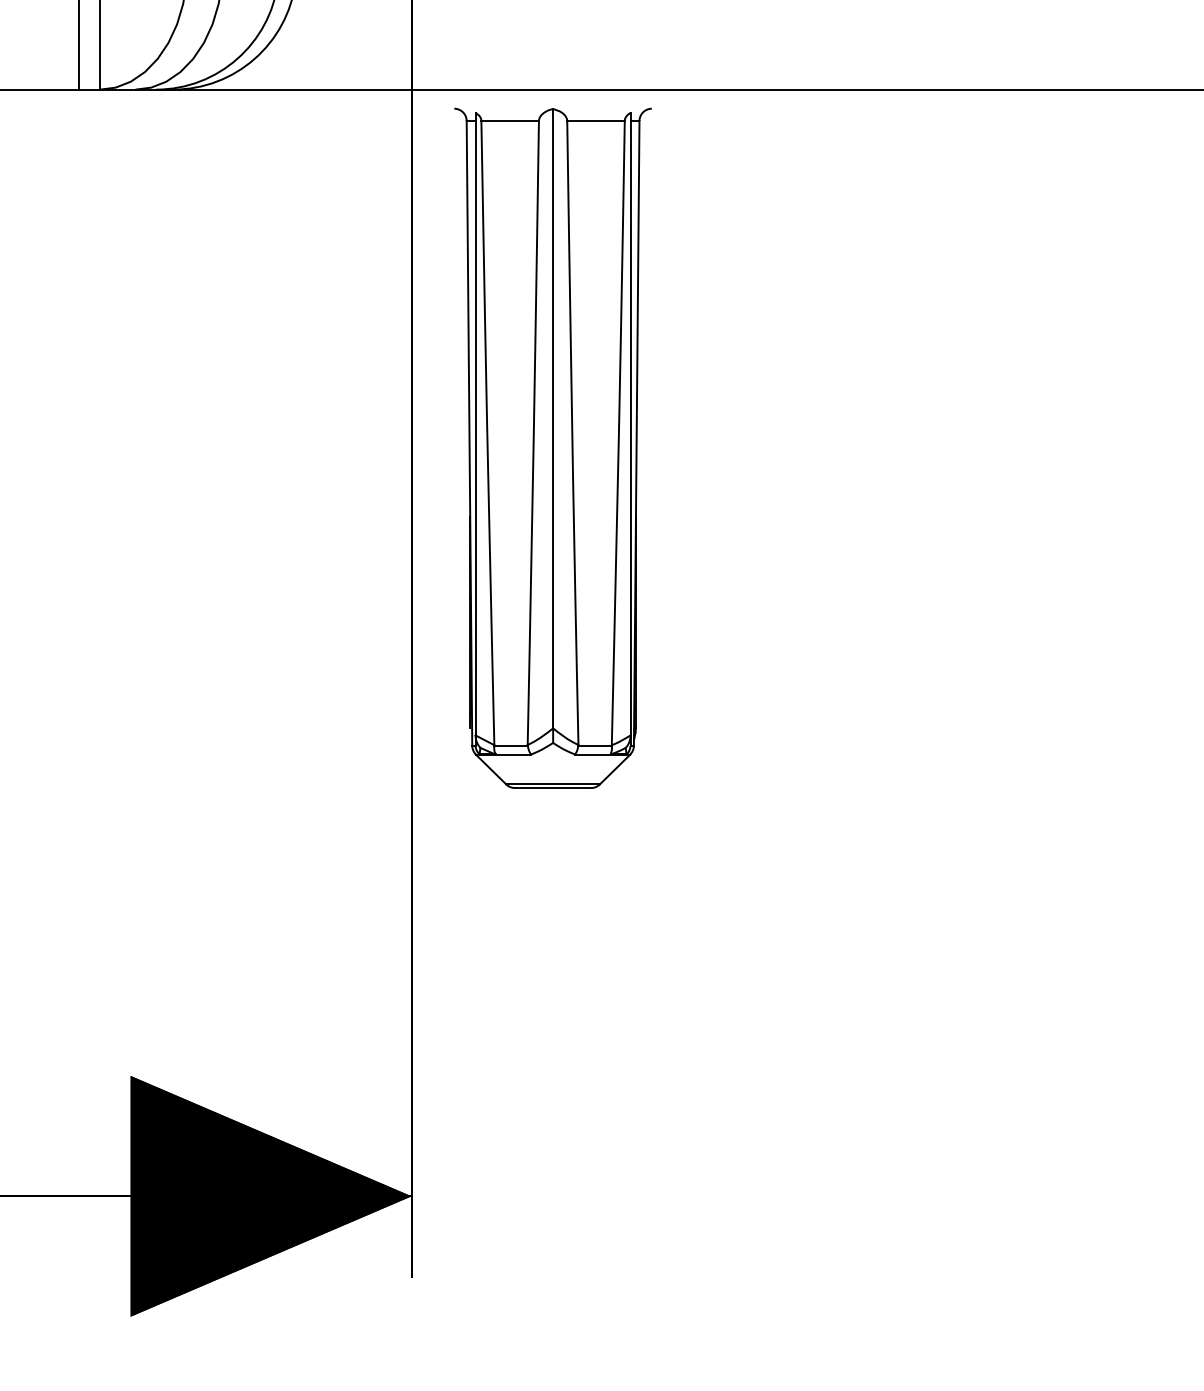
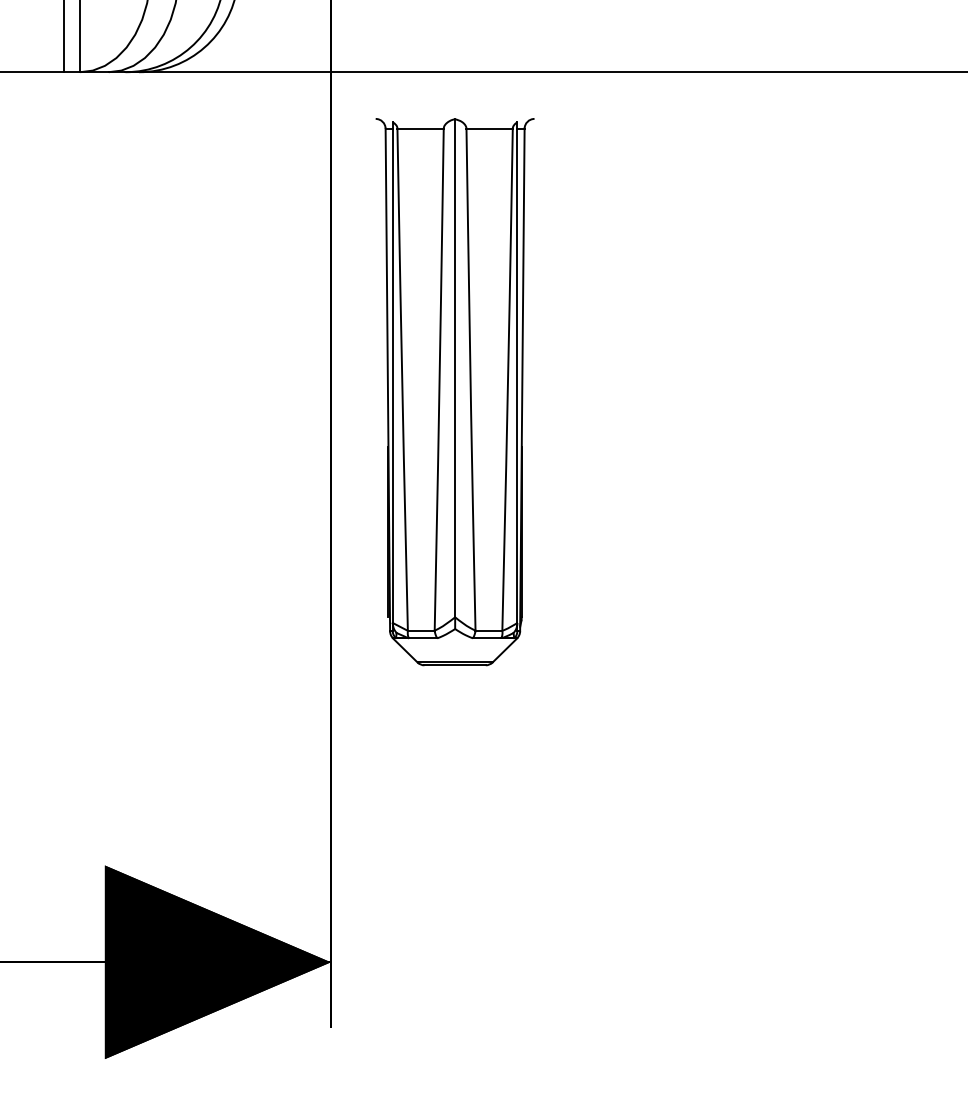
part: (552, 447) -> (454, 391), moved

